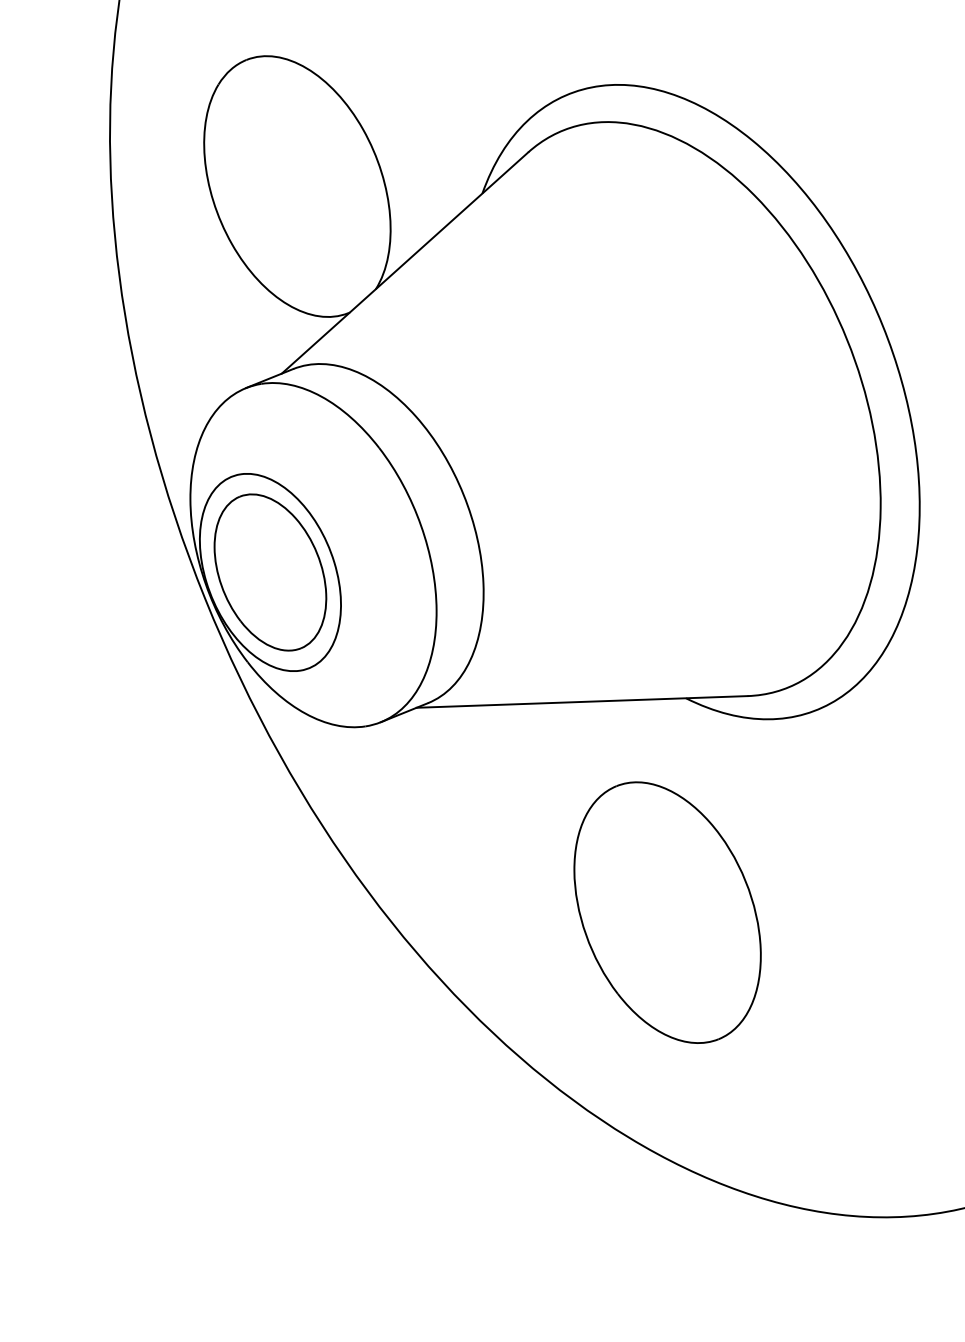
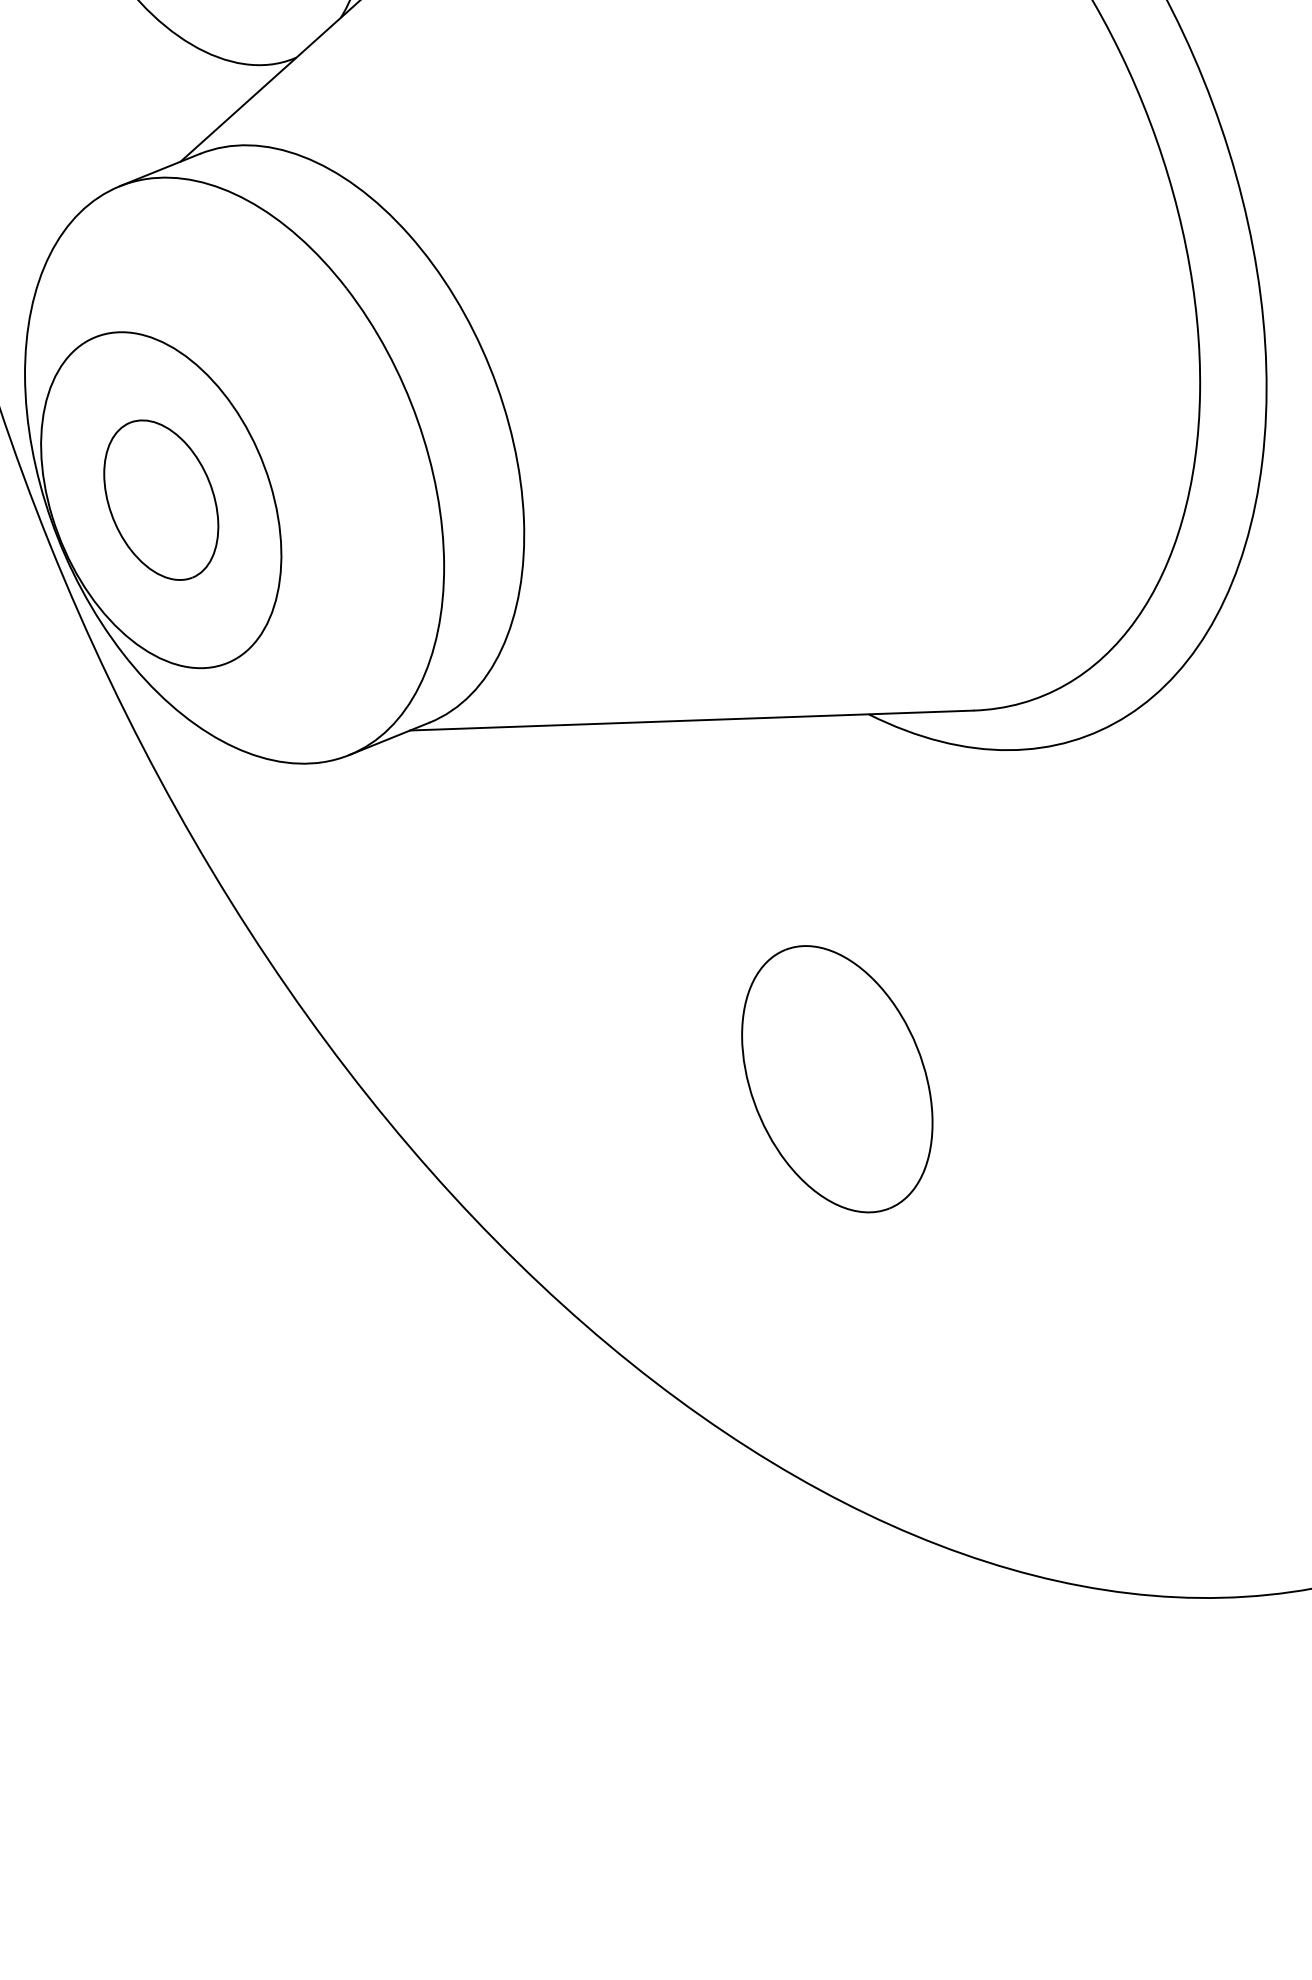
part: (270, 572) -> (161, 500), size x0.6
part: (667, 912) -> (837, 1079), size x0.6

